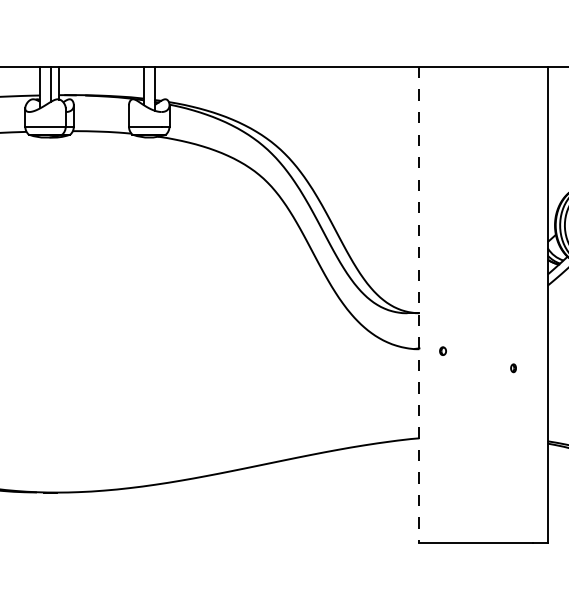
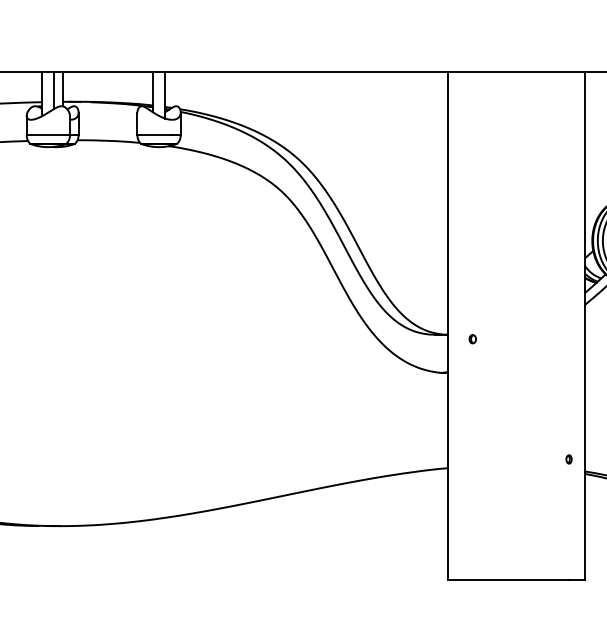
line: (419, 304) -> (447, 325), dashed -> solid
part: (442, 351) -> (472, 339), moved
part: (513, 368) -> (568, 459), moved

